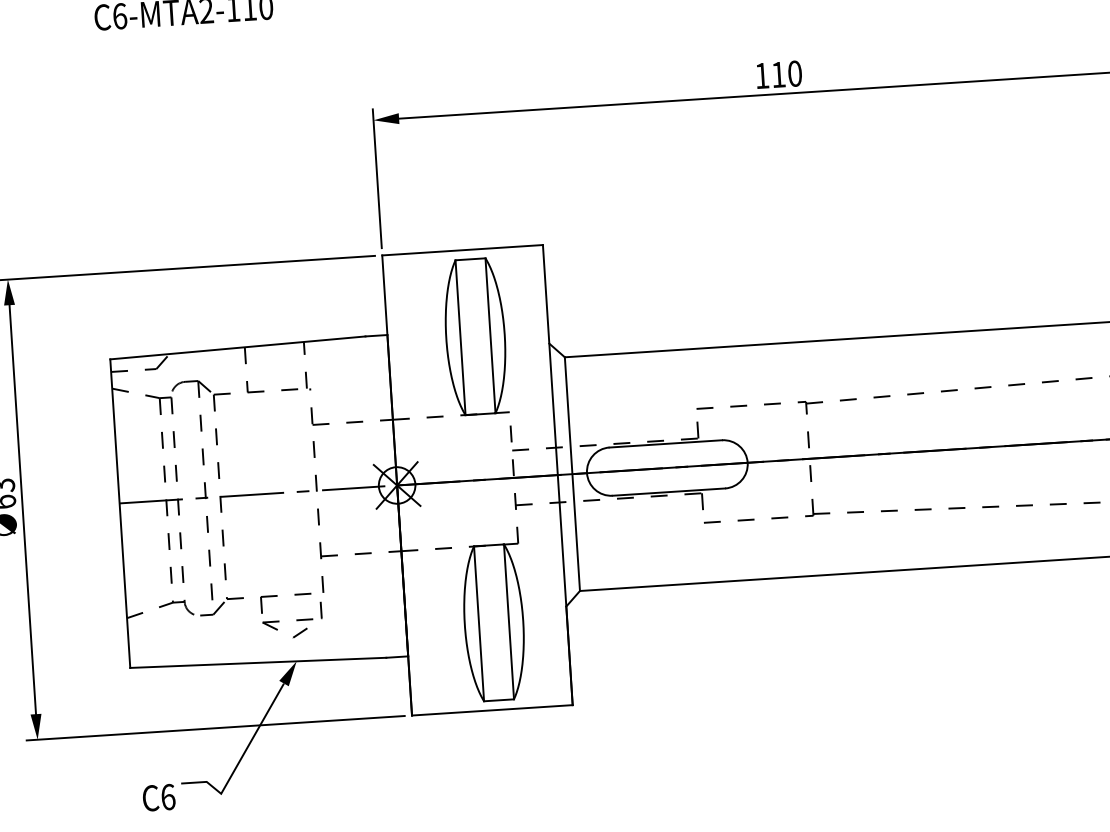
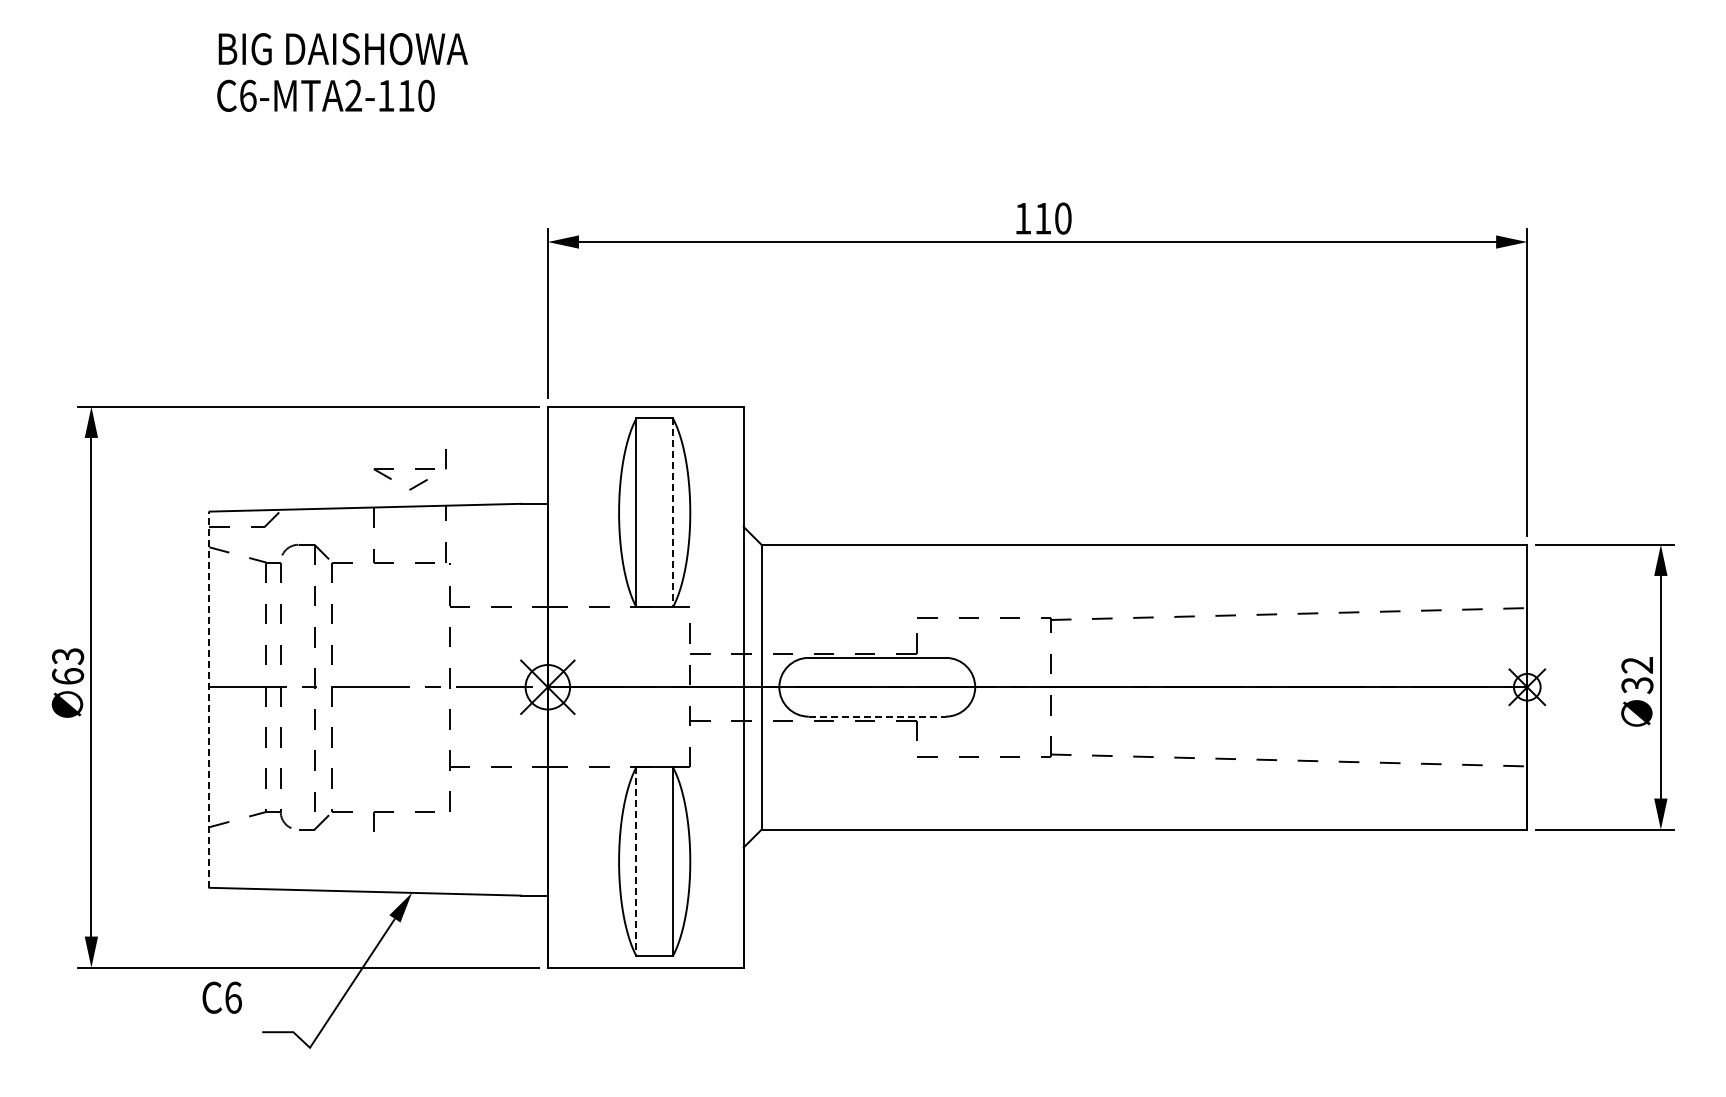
line: (490, 336) -> (672, 513), solid -> dashed
line: (669, 491) -> (877, 716), solid -> dashed
line: (120, 513) -> (209, 699), solid -> dashed
part: (291, 620) -> (409, 469), moved
line: (479, 624) -> (636, 862), solid -> dashed
text: (158, 797) -> (221, 997), moved

